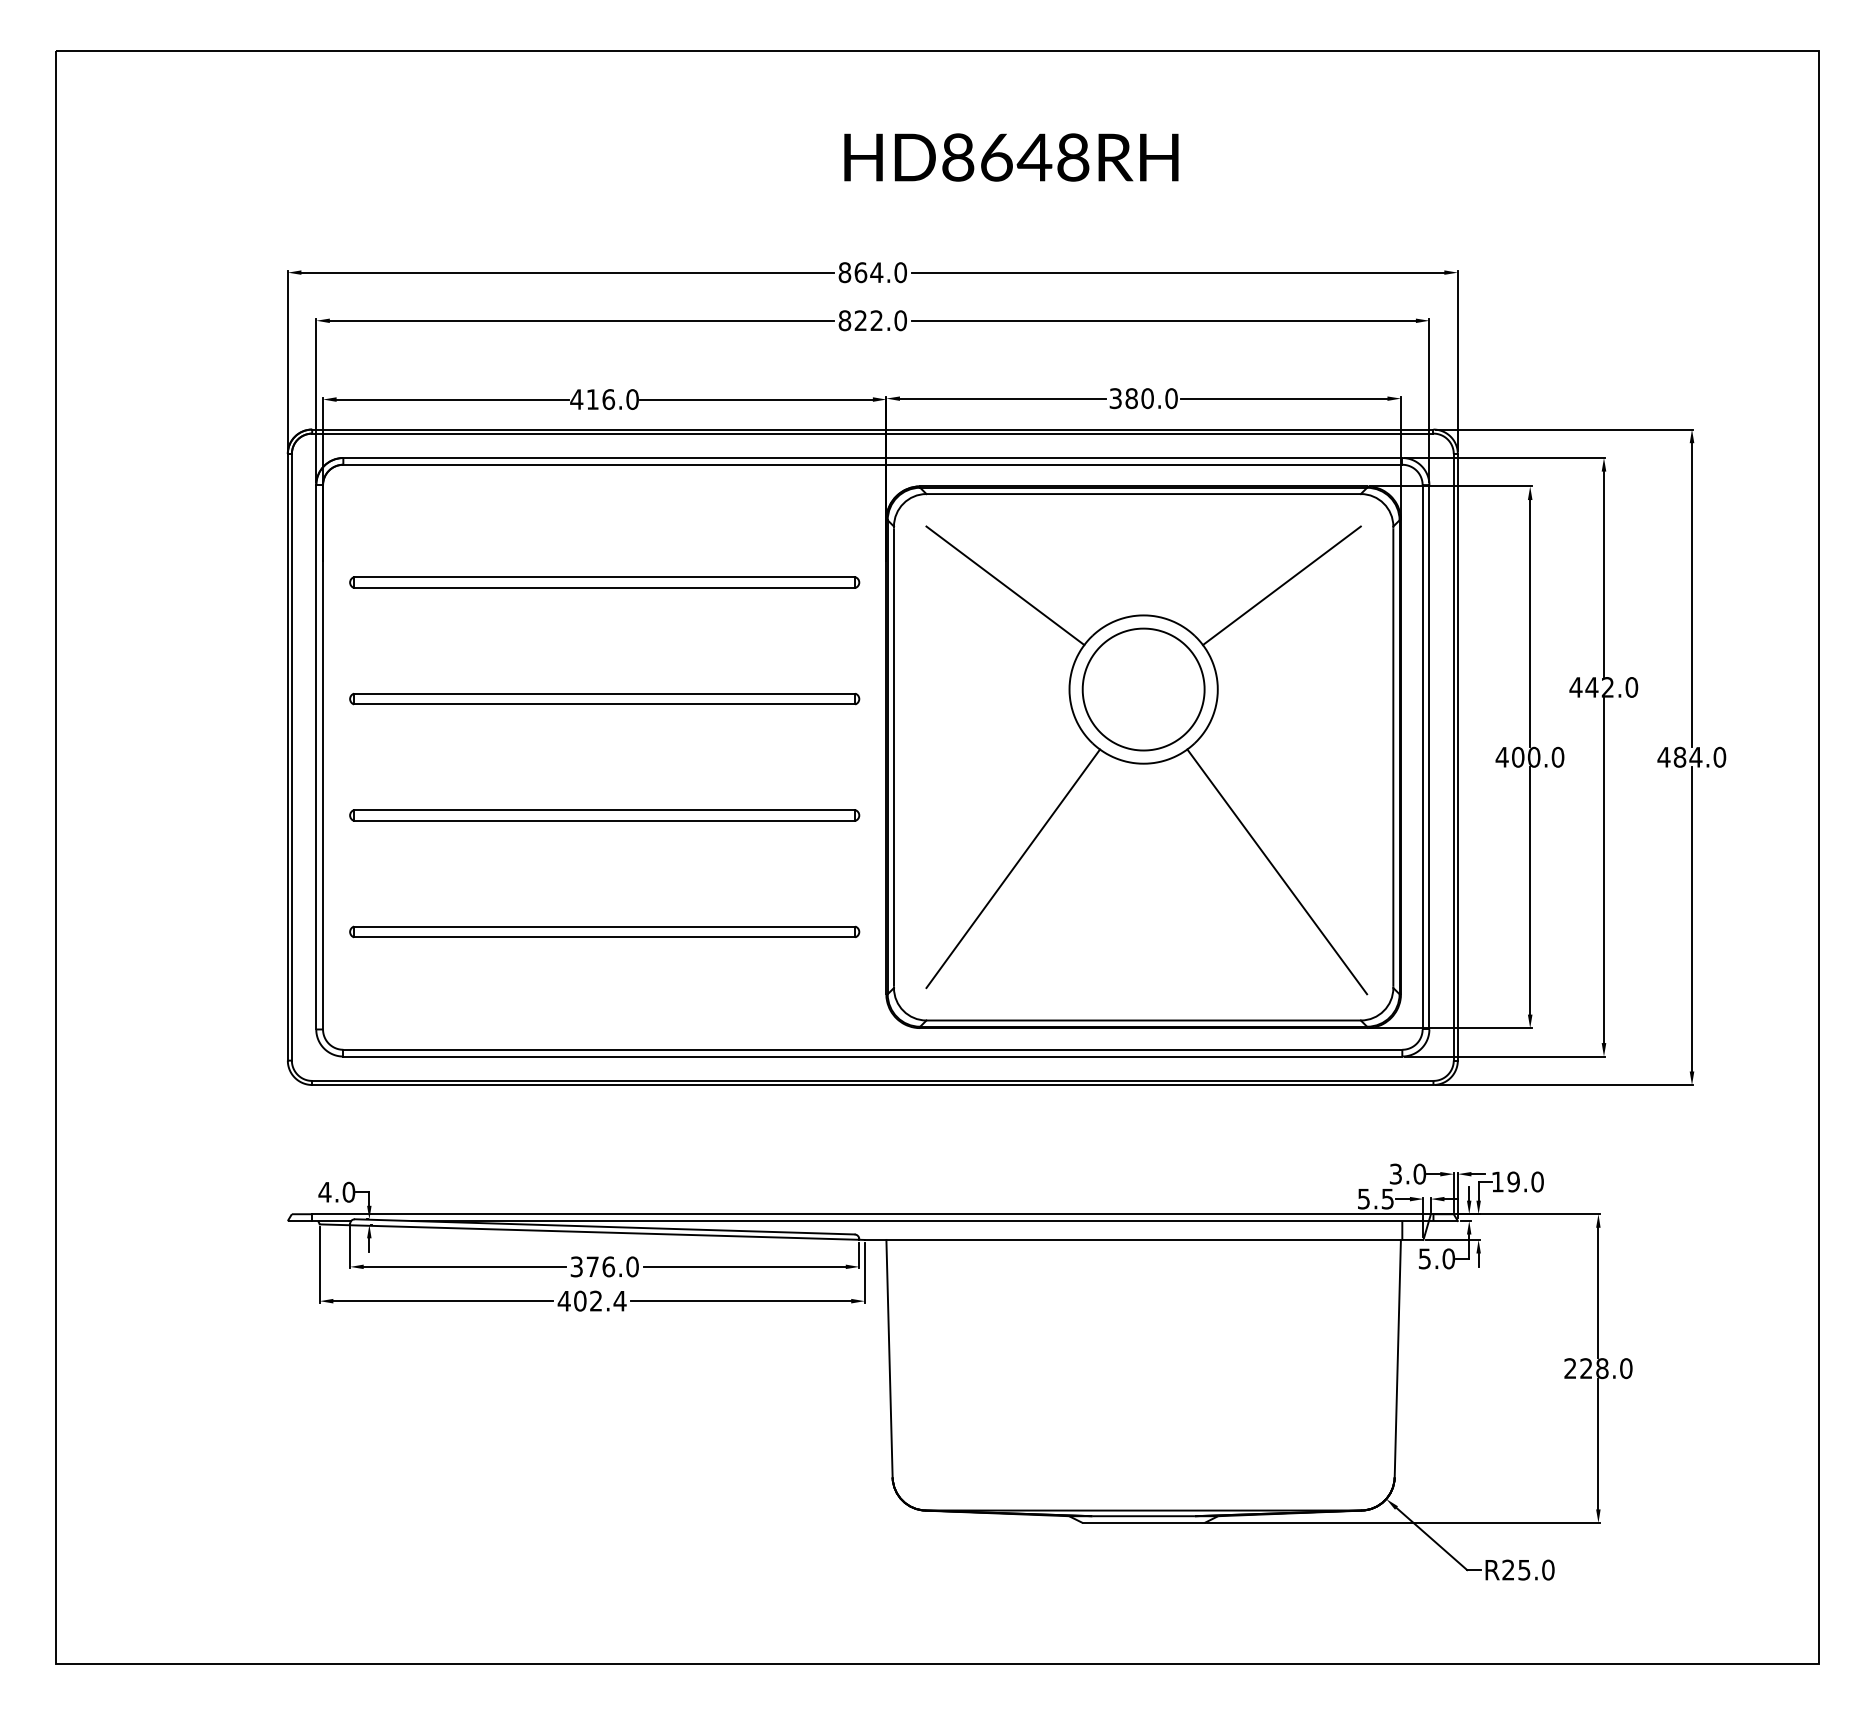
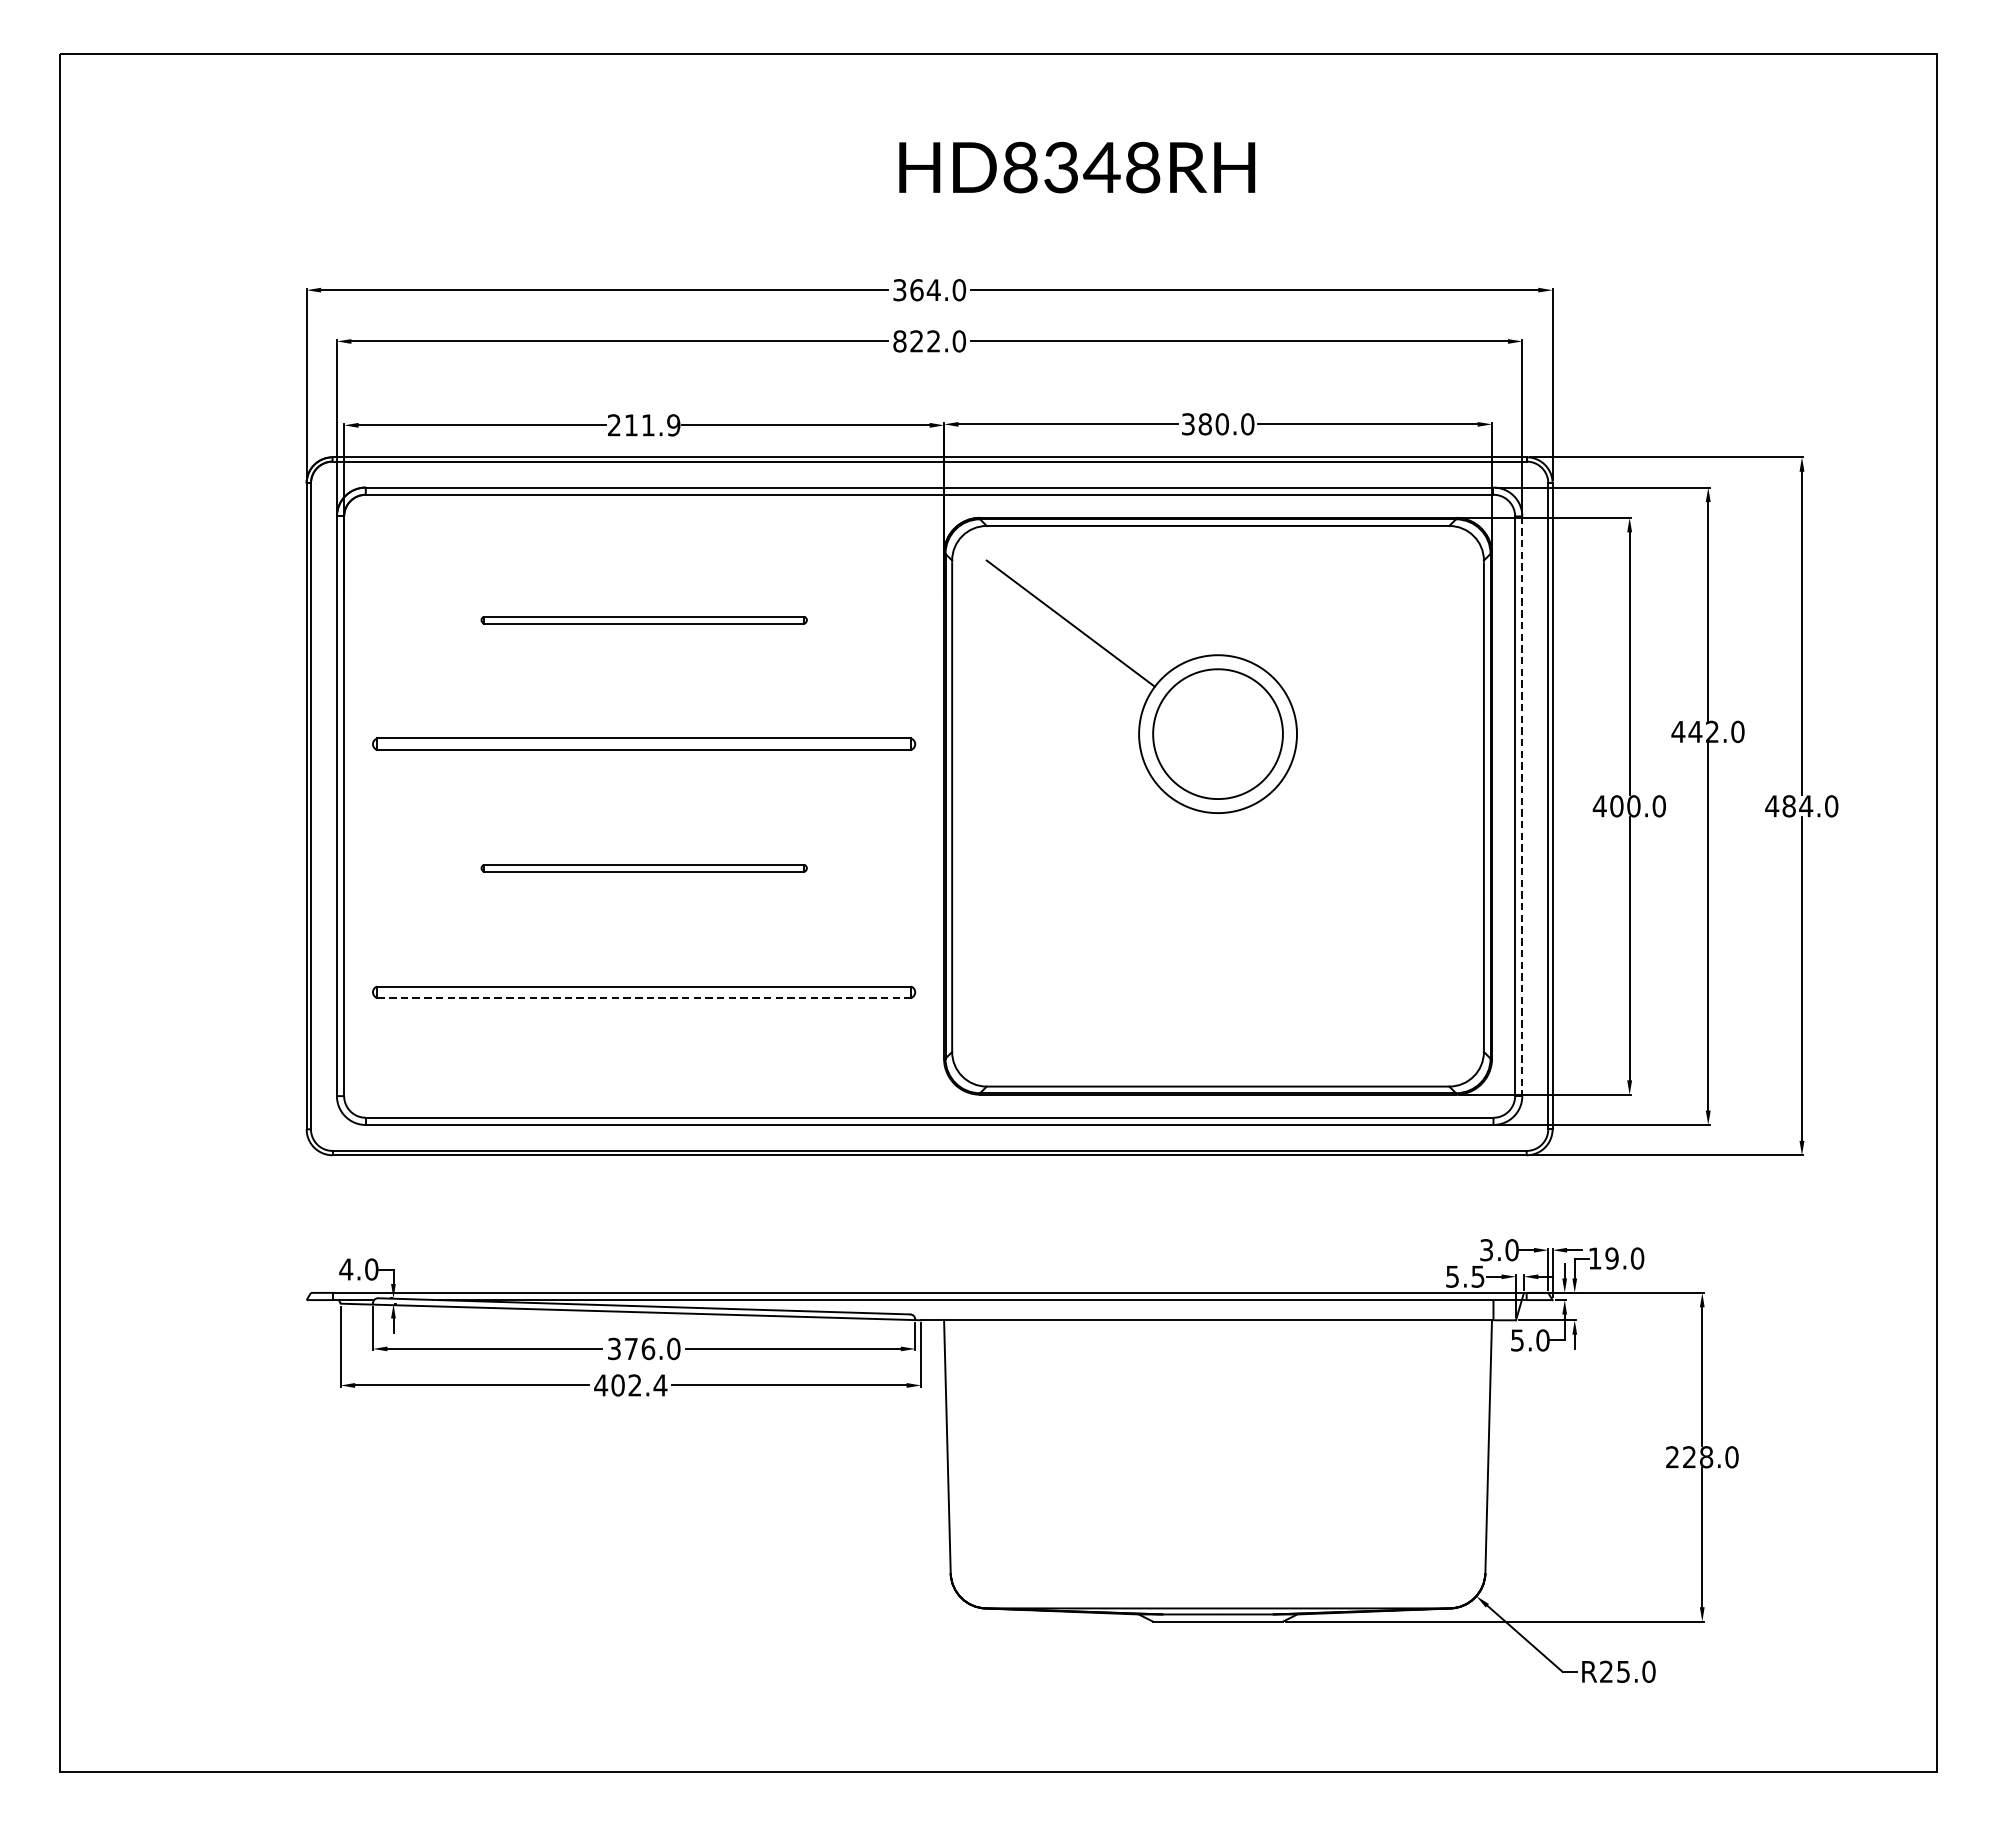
text: (996, 157) -> (1061, 167), HD8648RH -> HD8348RH
text: (844, 272) -> (899, 290), 864.0 -> 364.0
text: (604, 399) -> (643, 425), 416.0 -> 211.9
part: (604, 582) -> (643, 620), size x0.6
line: (1281, 585) -> (1364, 623), removed
line: (1429, 757) -> (1522, 806), solid -> dashed
part: (604, 815) -> (643, 868), size x0.6
line: (1013, 868) -> (1079, 924), removed
line: (1277, 871) -> (1360, 927), removed
line: (604, 937) -> (643, 998), solid -> dashed

